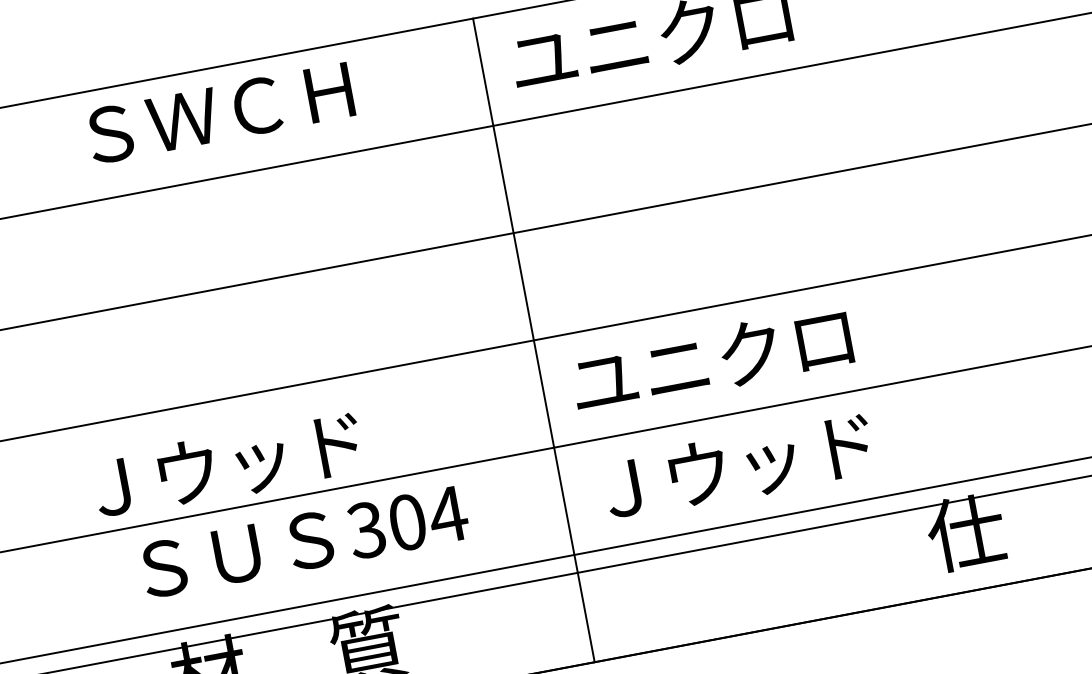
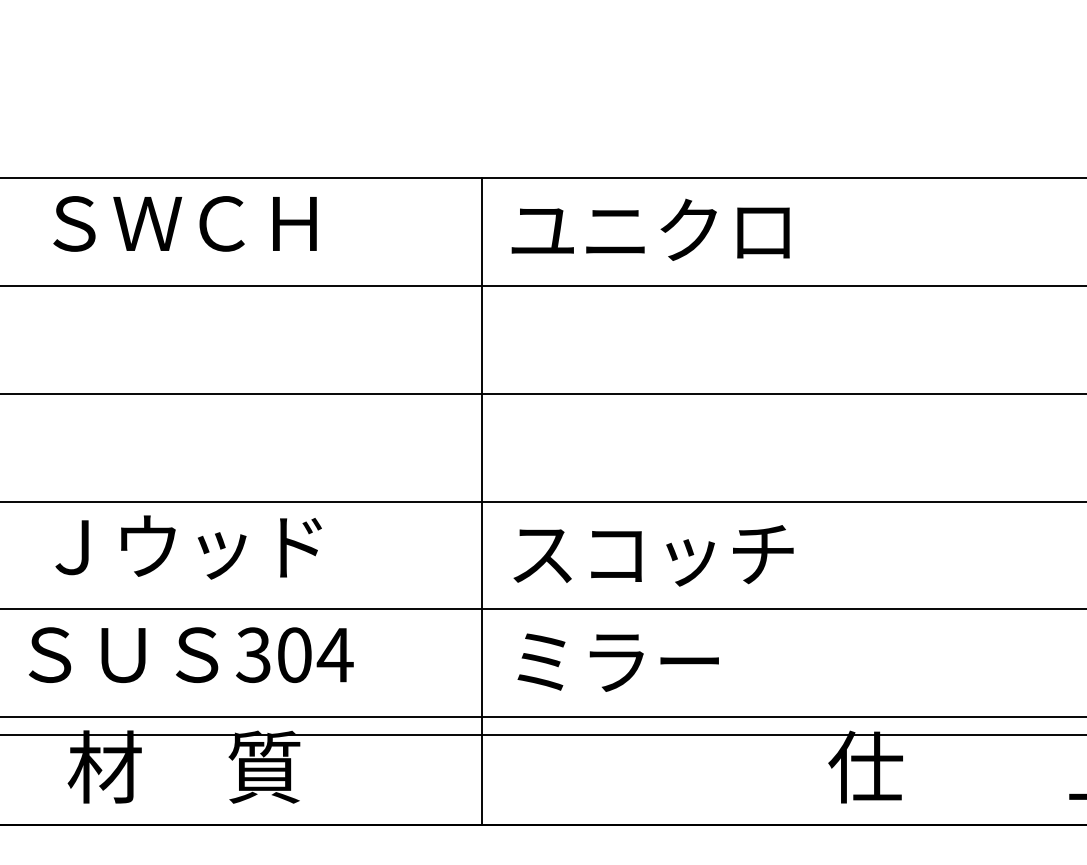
text: (219, 113) -> (184, 223), moved
text: (713, 360) -> (652, 554), ユニクロ -> スコッチ
text: (227, 466) -> (188, 547), moved
text: (735, 468) -> (653, 662), Ｊウッド -> ミラー
text: (304, 541) -> (191, 654), moved

